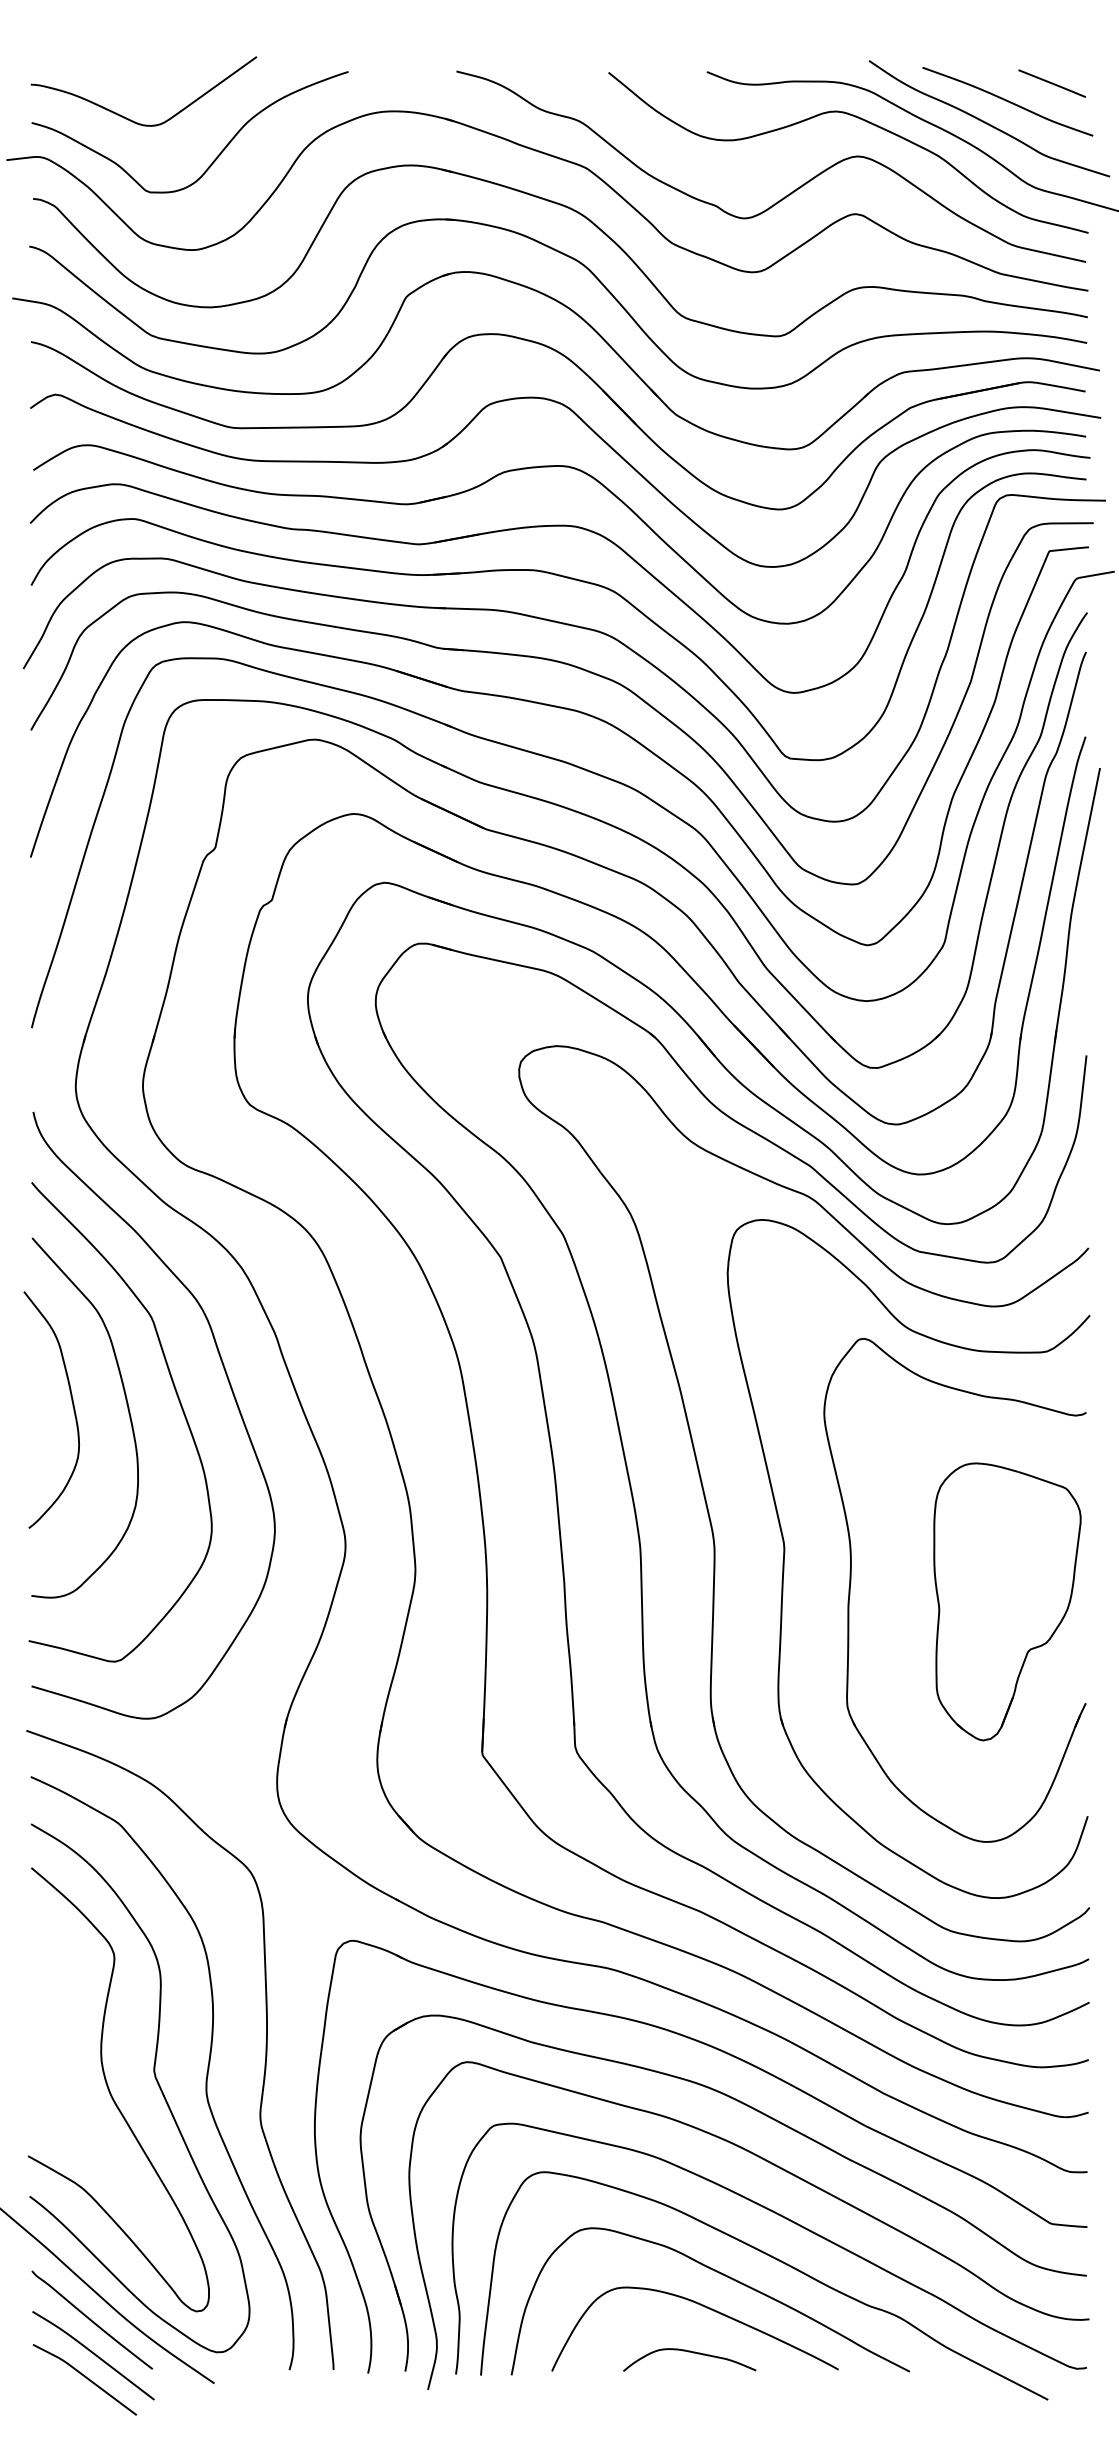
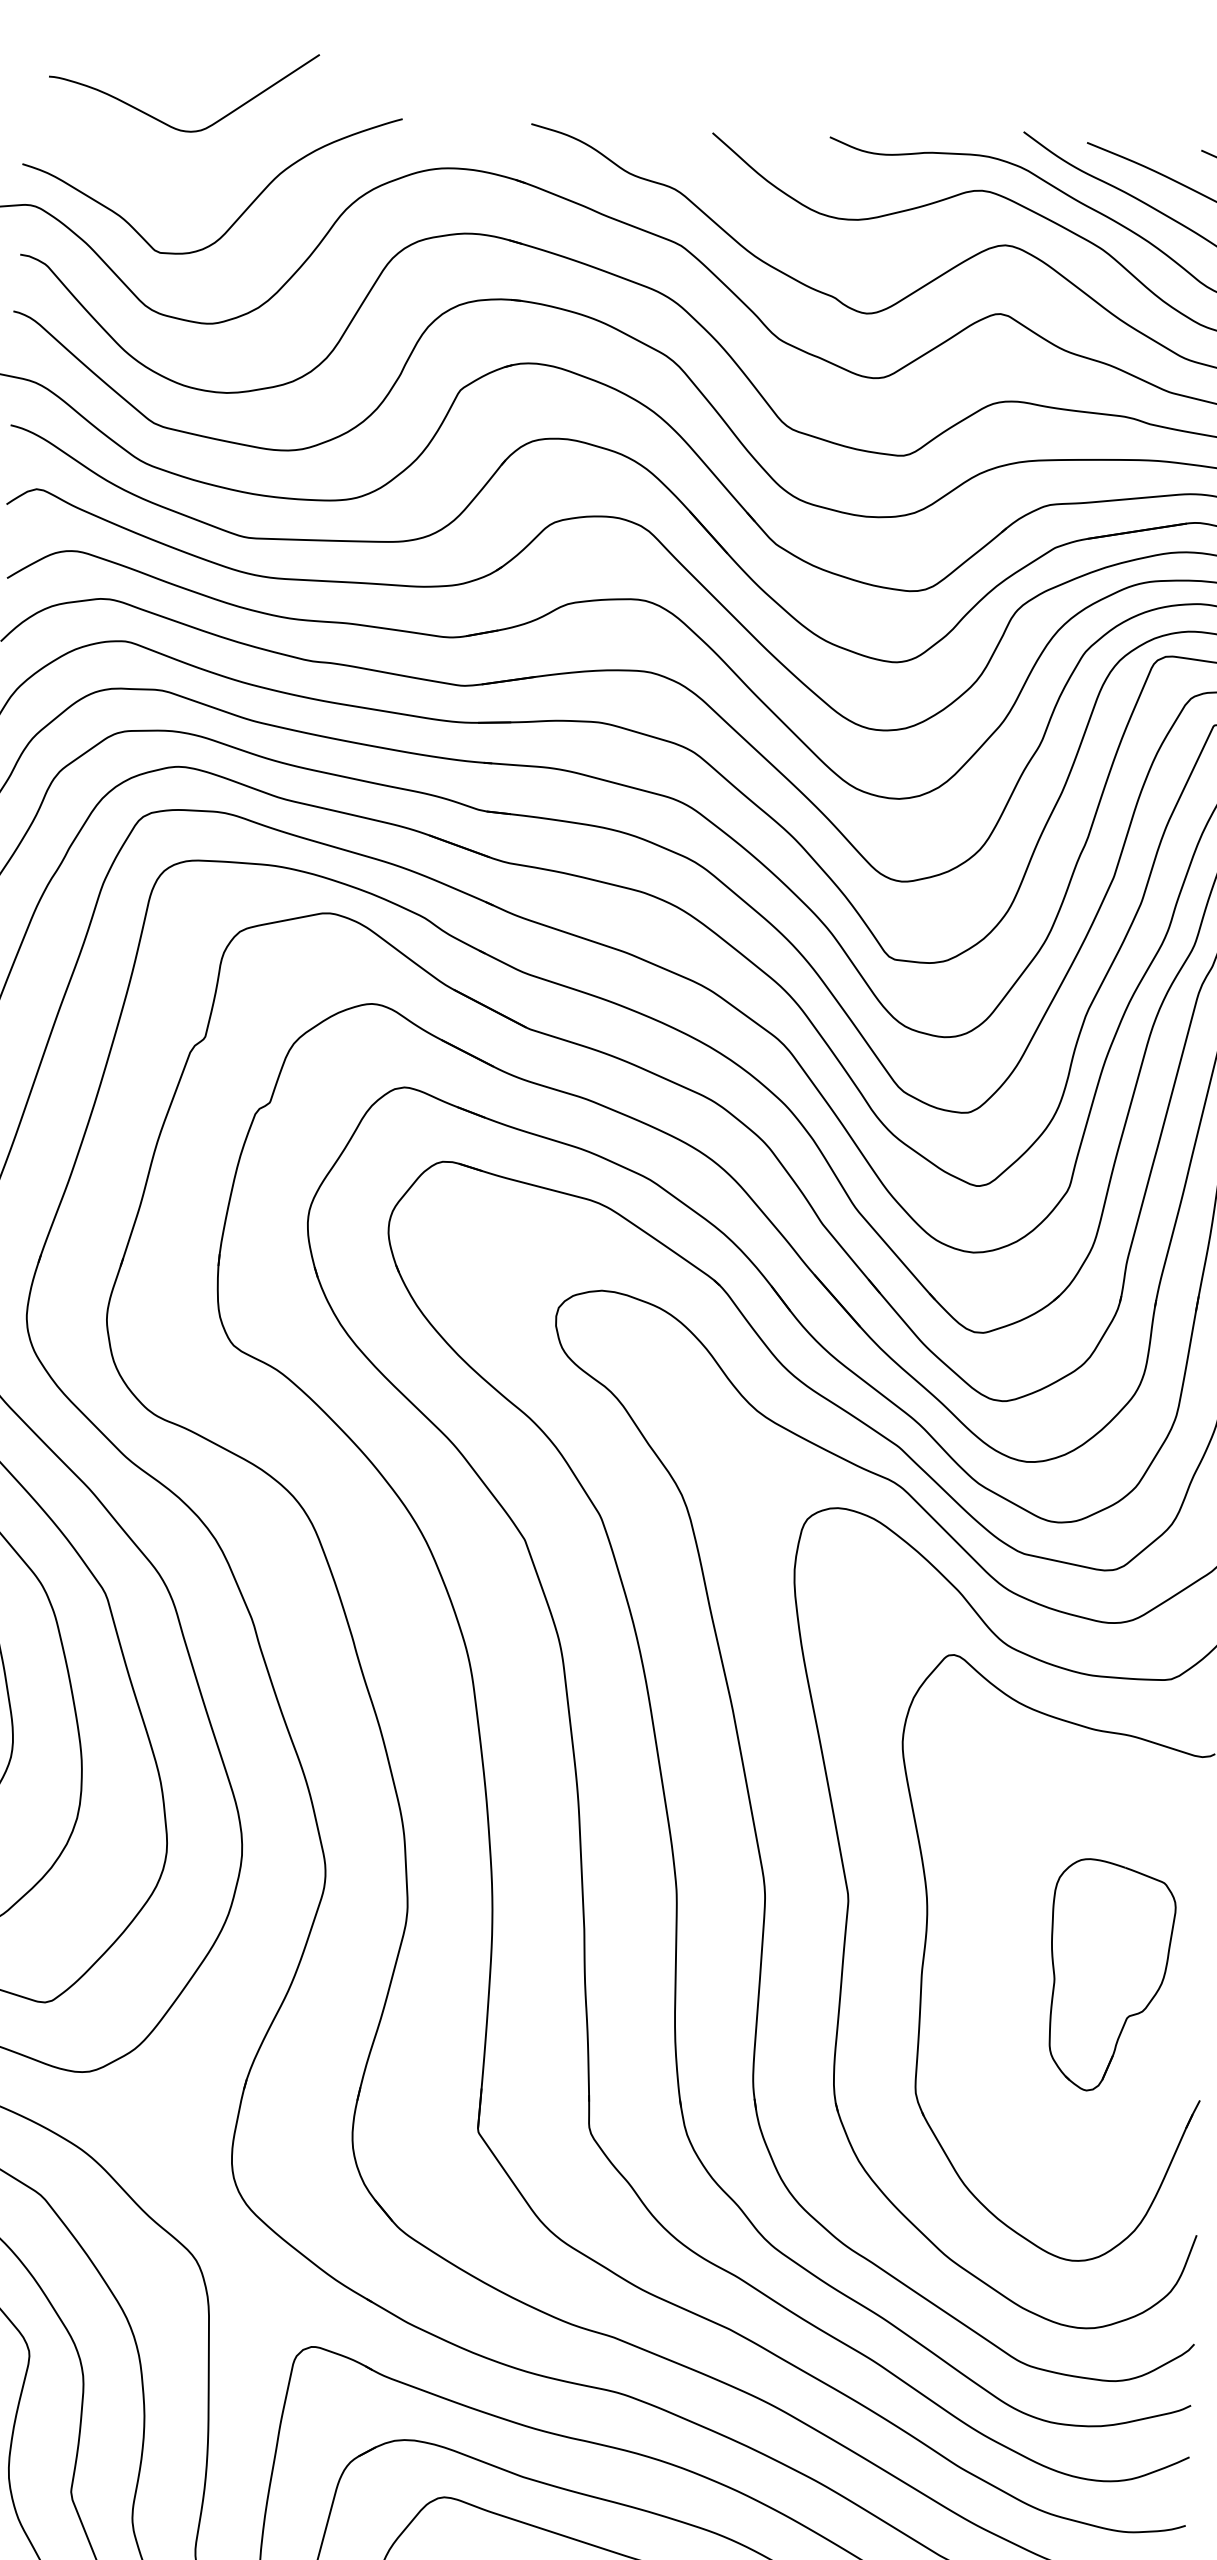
curve: (131, 119) -> (167, 123), moved
part: (1007, 1601) -> (1111, 1975), size x0.7

